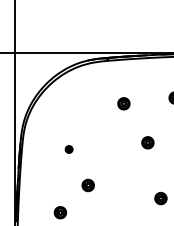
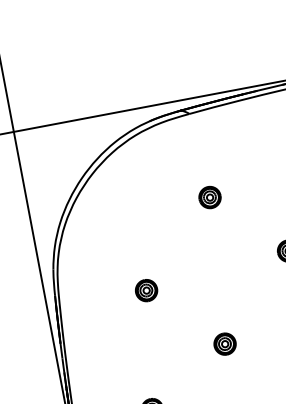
part: (123, 103) -> (209, 197), moved
part: (68, 149) -> (145, 290), size x1.67
part: (87, 185) -> (223, 344), moved

